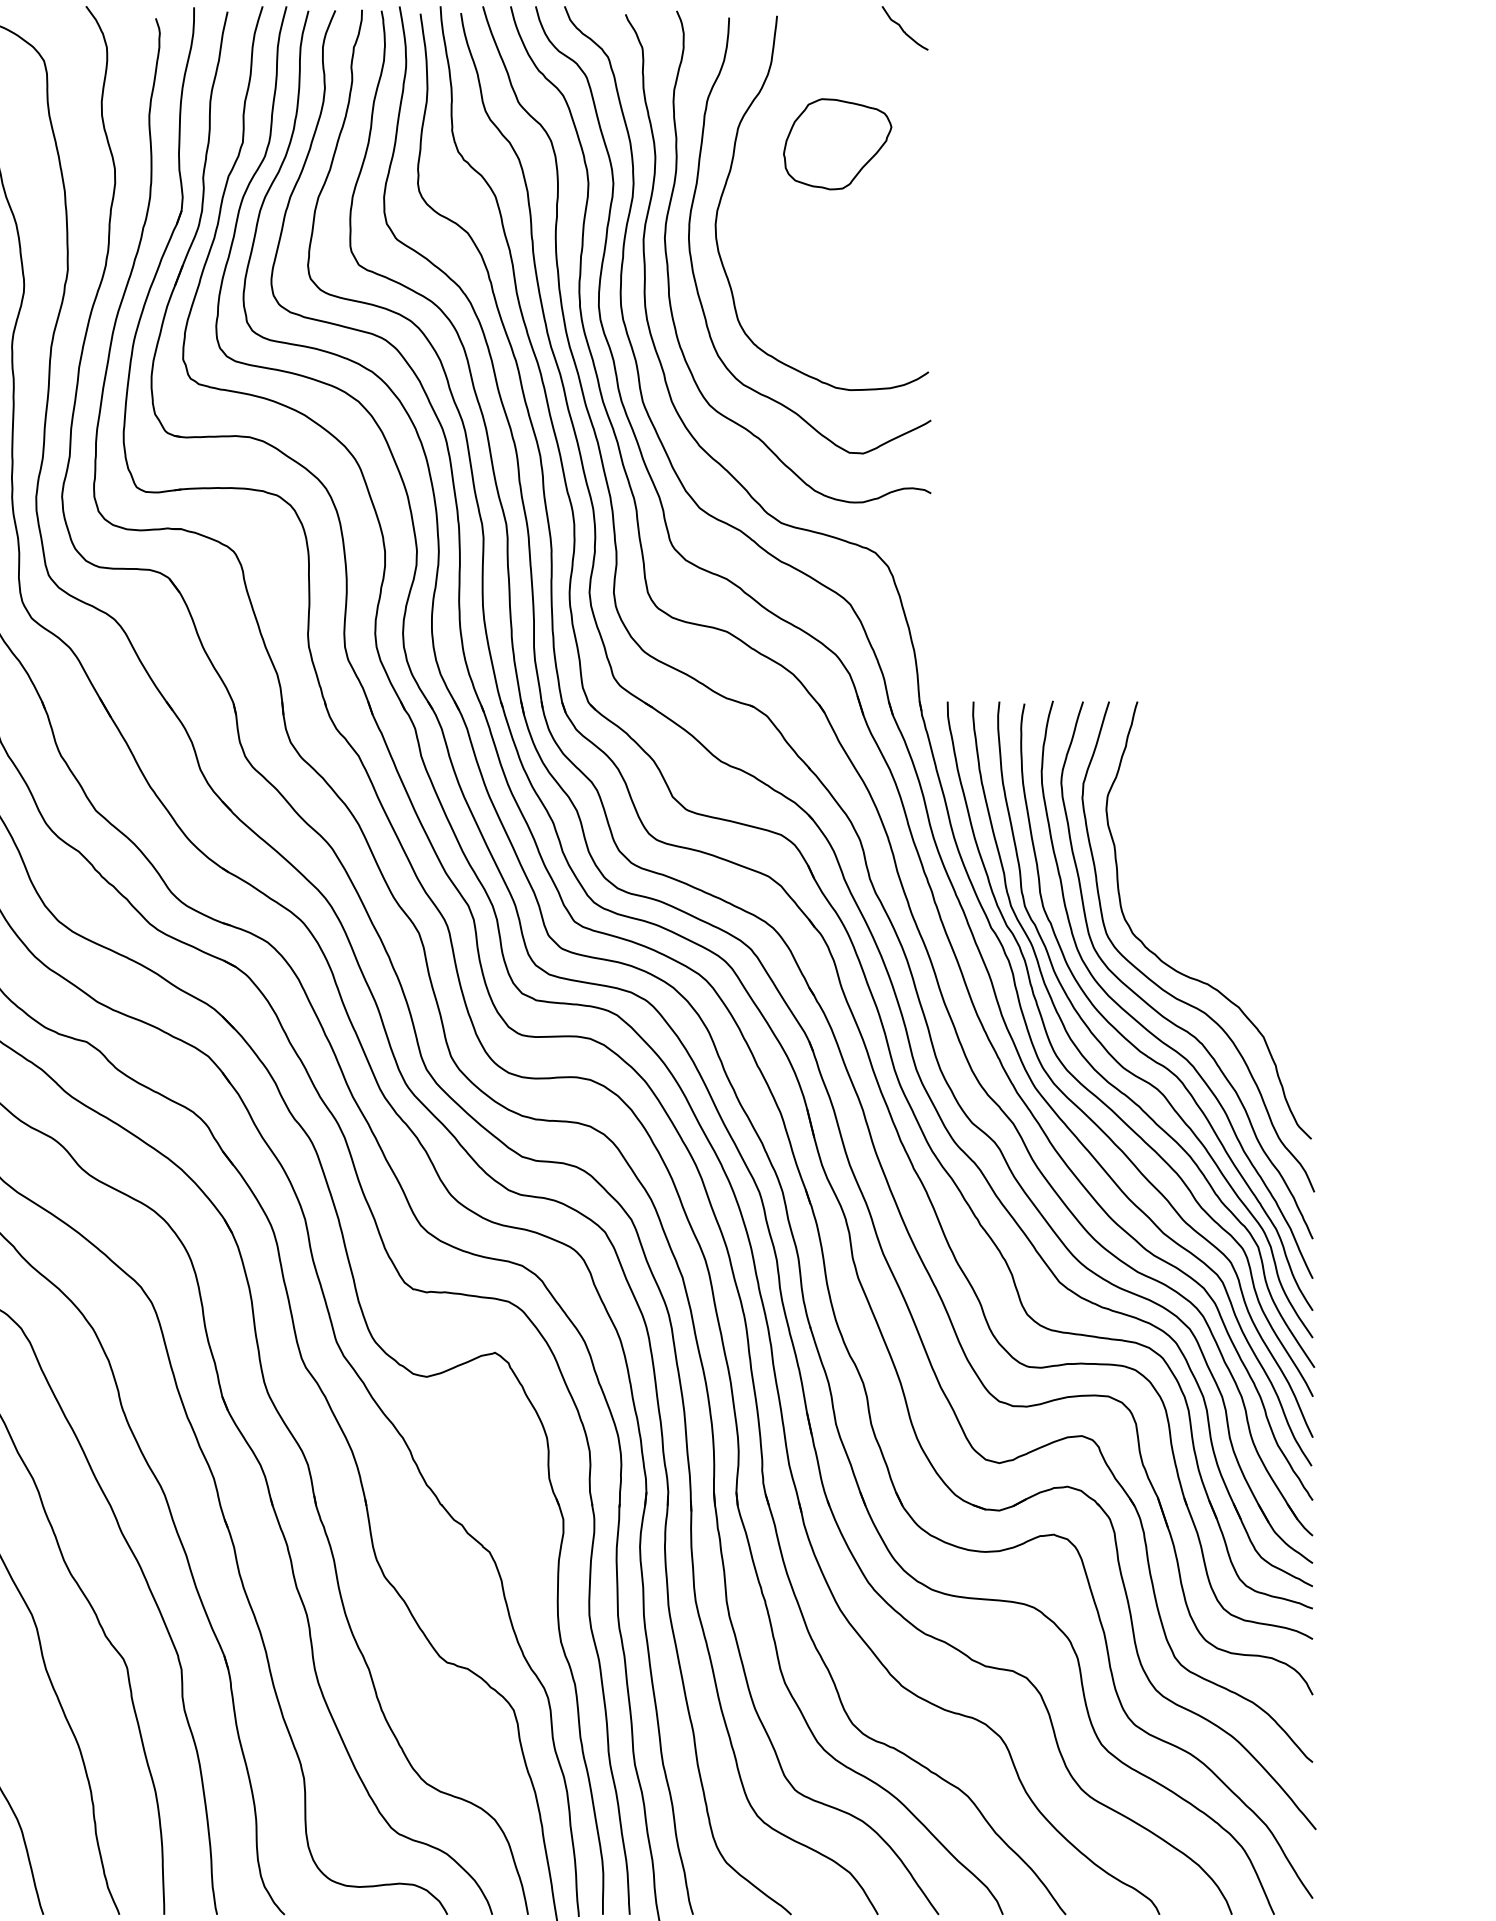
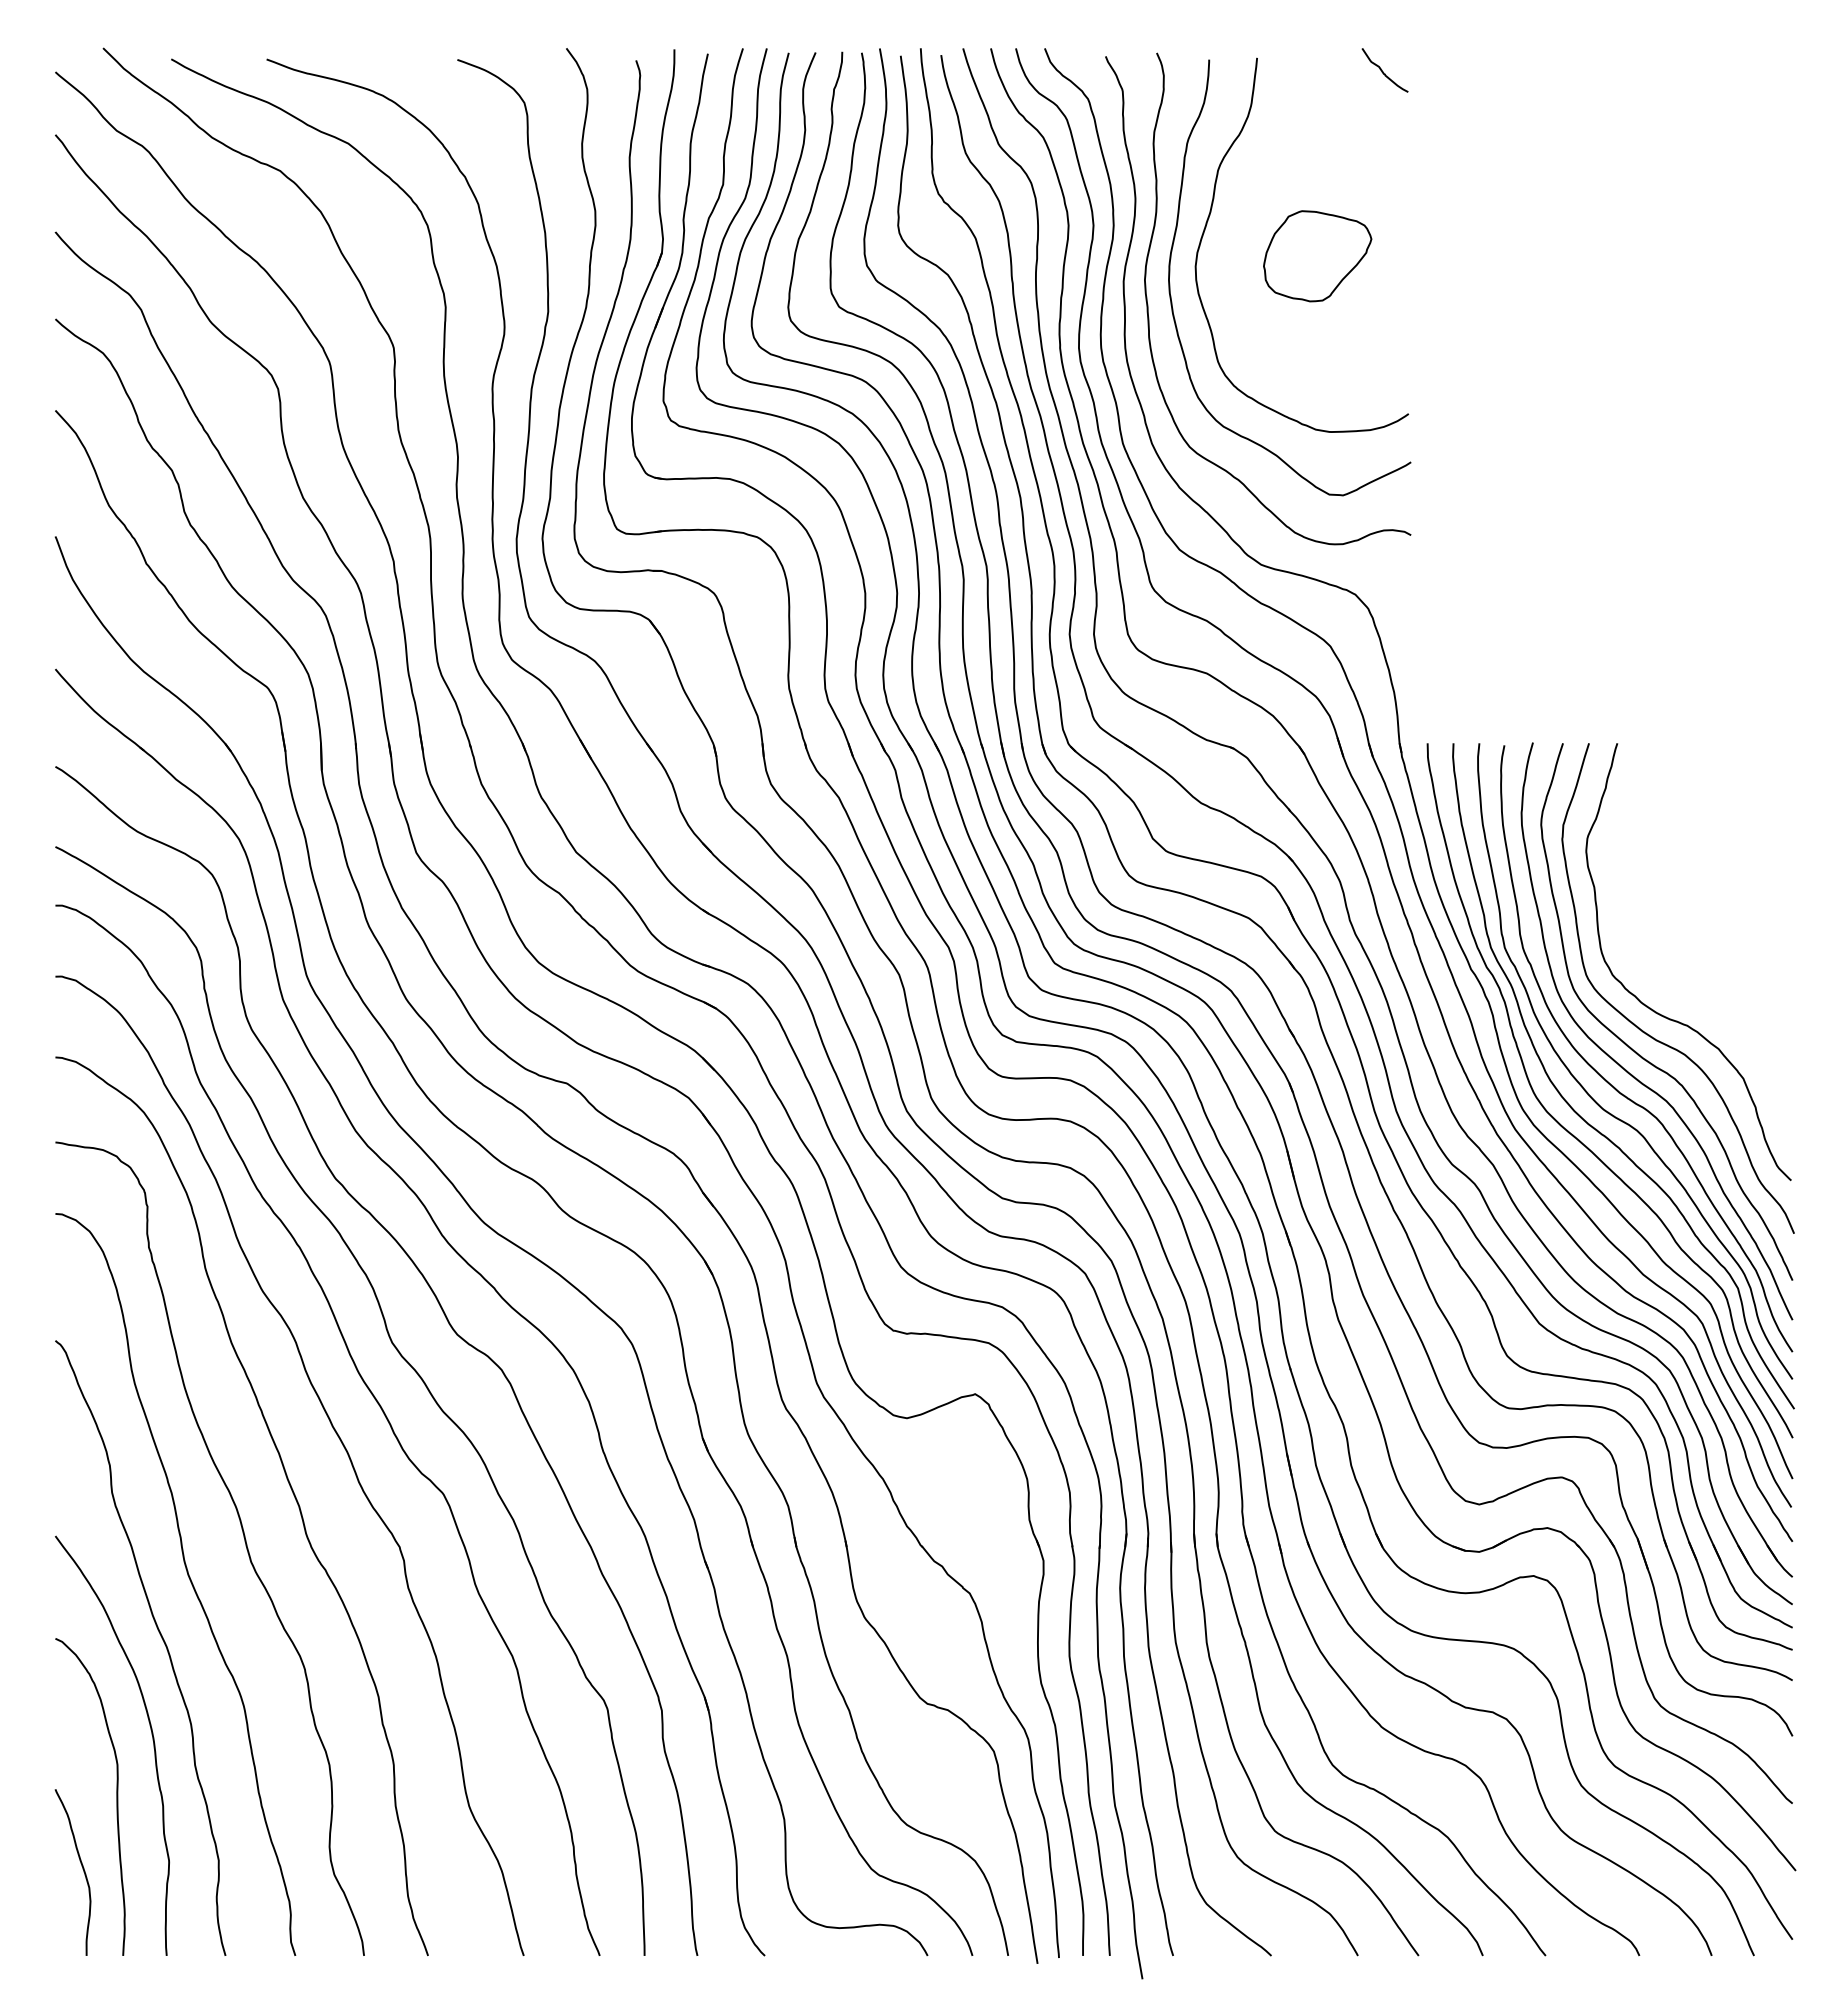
part: (837, 144) -> (1317, 256), moved

